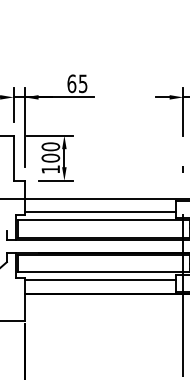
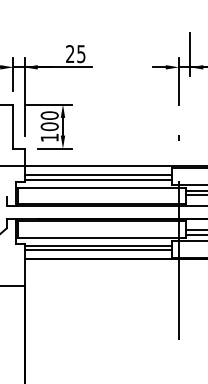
text: (72, 84) -> (70, 54), 65 -> 25
line: (100, 208) -> (98, 175), added
line: (100, 284) -> (98, 250), added

